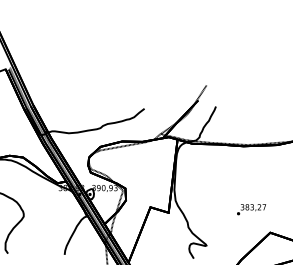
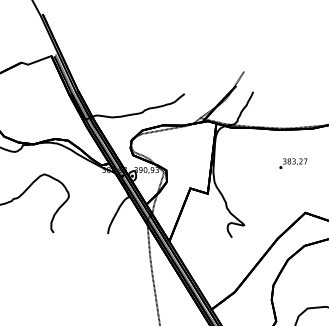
text: (251, 209) -> (293, 163), moved

